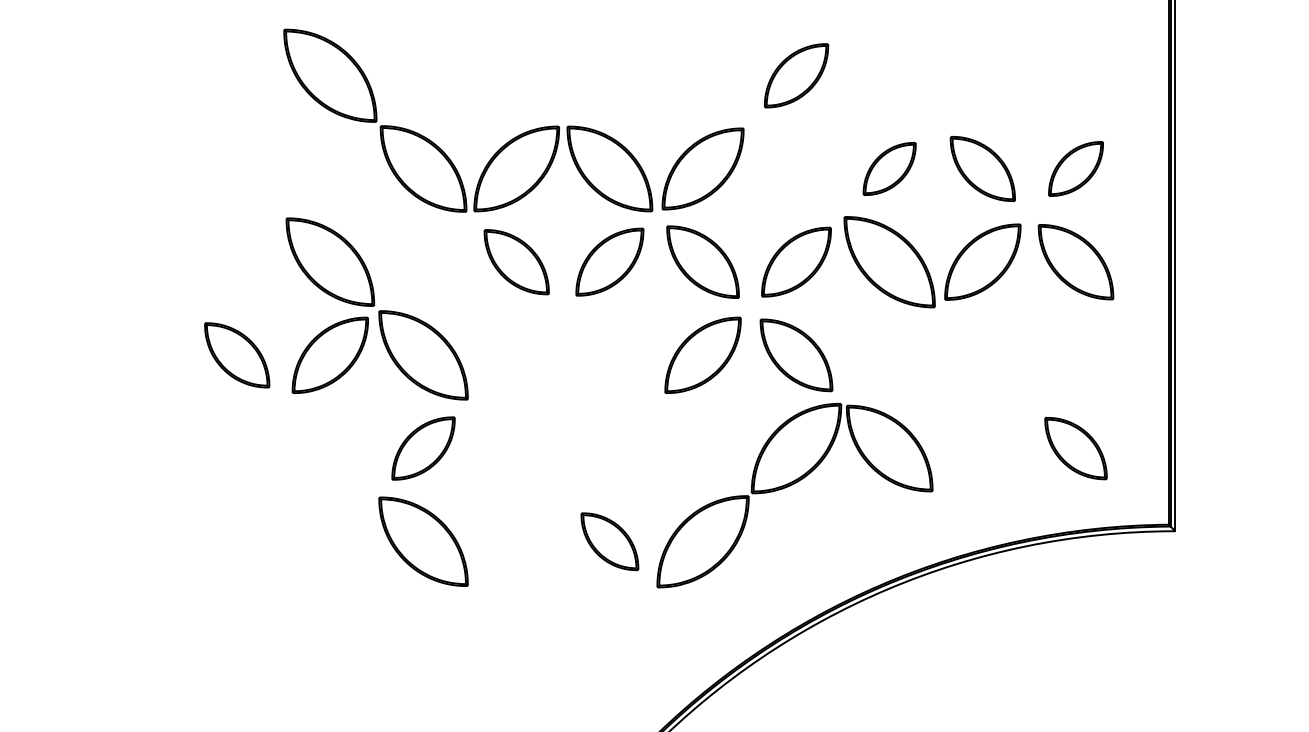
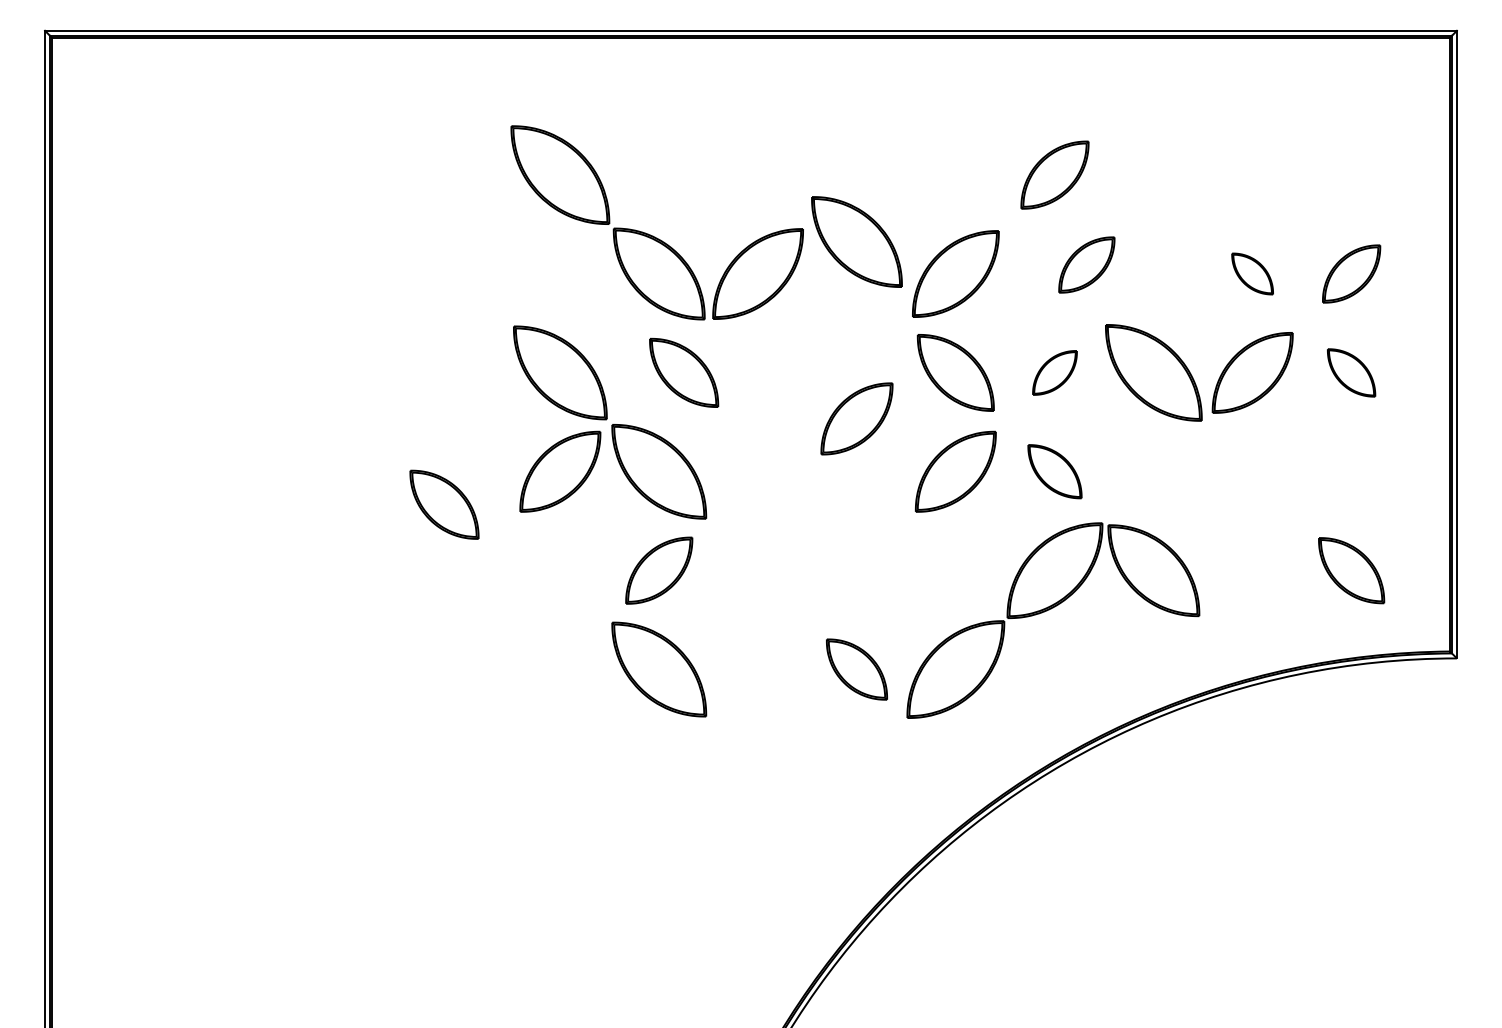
part: (609, 168) -> (856, 241), moved
part: (889, 168) -> (1086, 264), moved
part: (982, 168) -> (1252, 273), size x0.6
part: (517, 261) -> (684, 372), moved
part: (609, 261) -> (856, 418), moved
part: (796, 261) -> (1054, 372), size x0.6
part: (1075, 261) -> (1351, 372), size x0.6
part: (237, 355) -> (444, 504), moved
part: (796, 355) -> (1054, 471), size x0.7

